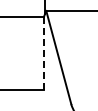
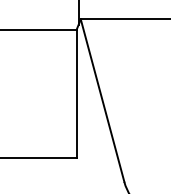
line: (43, 53) -> (75, 93), dashed -> solid

